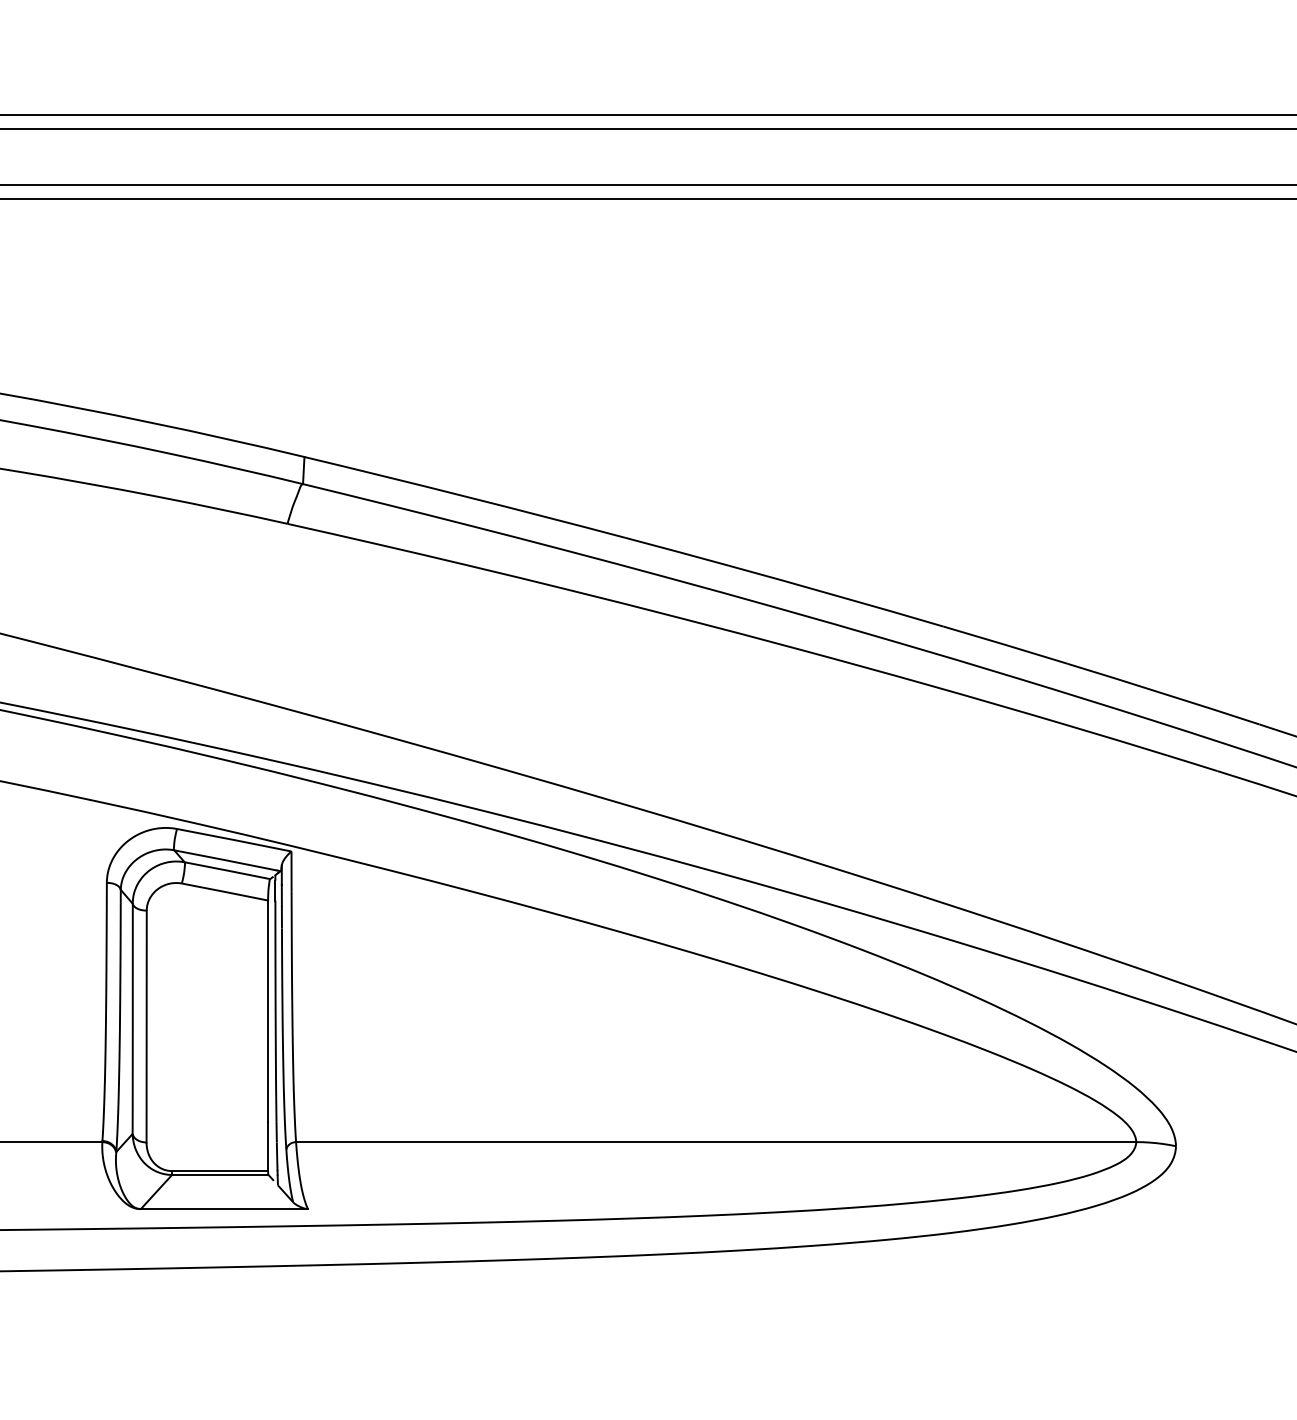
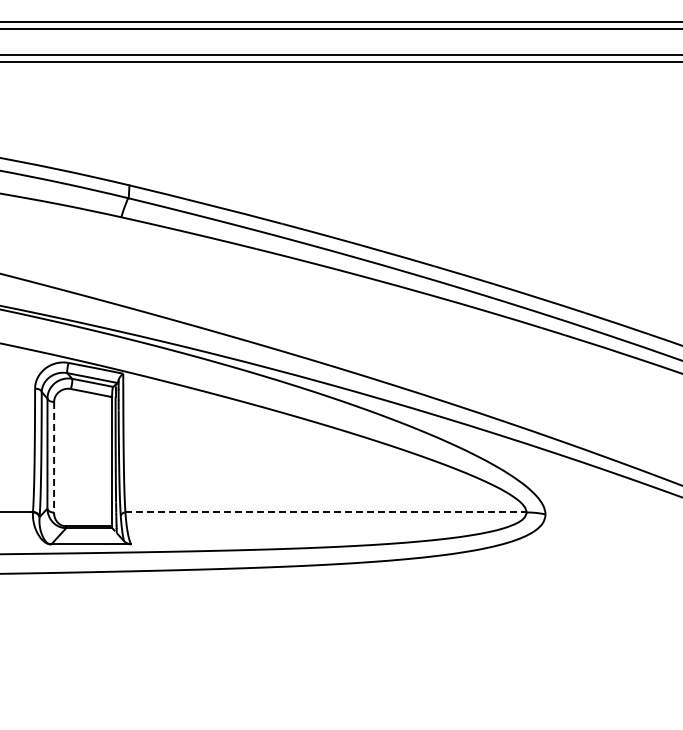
line: (147, 1027) -> (54, 457), solid -> dashed
line: (715, 1142) -> (325, 512), solid -> dashed

